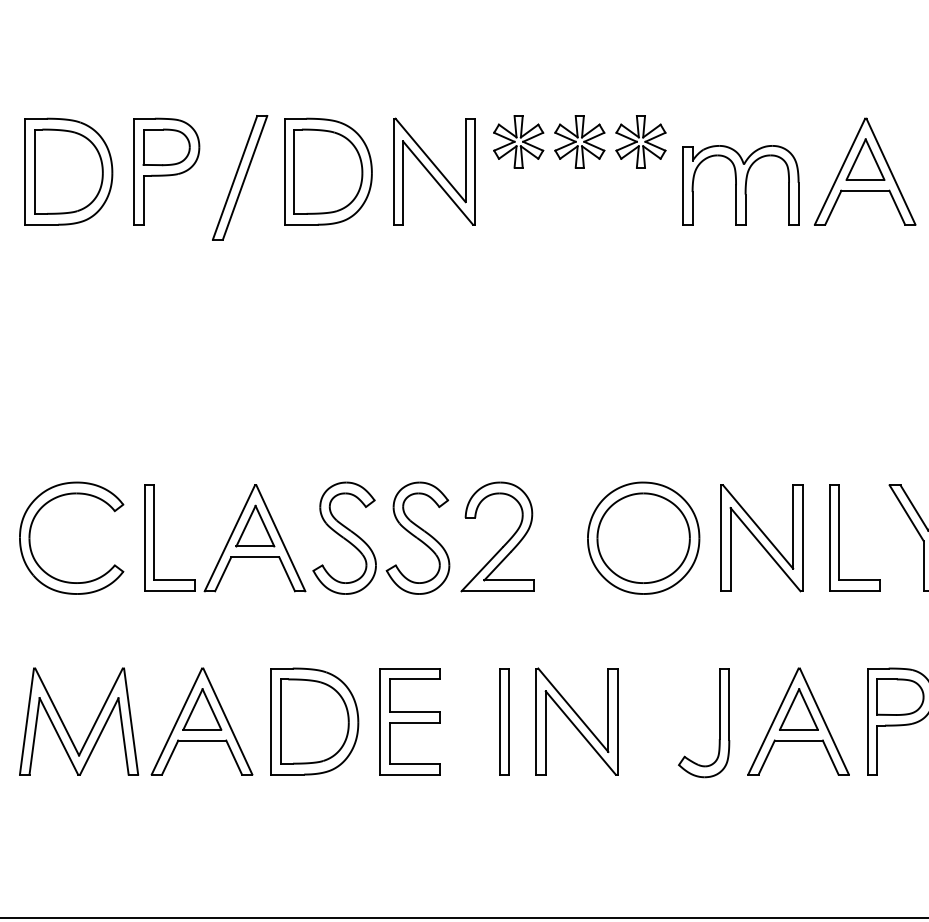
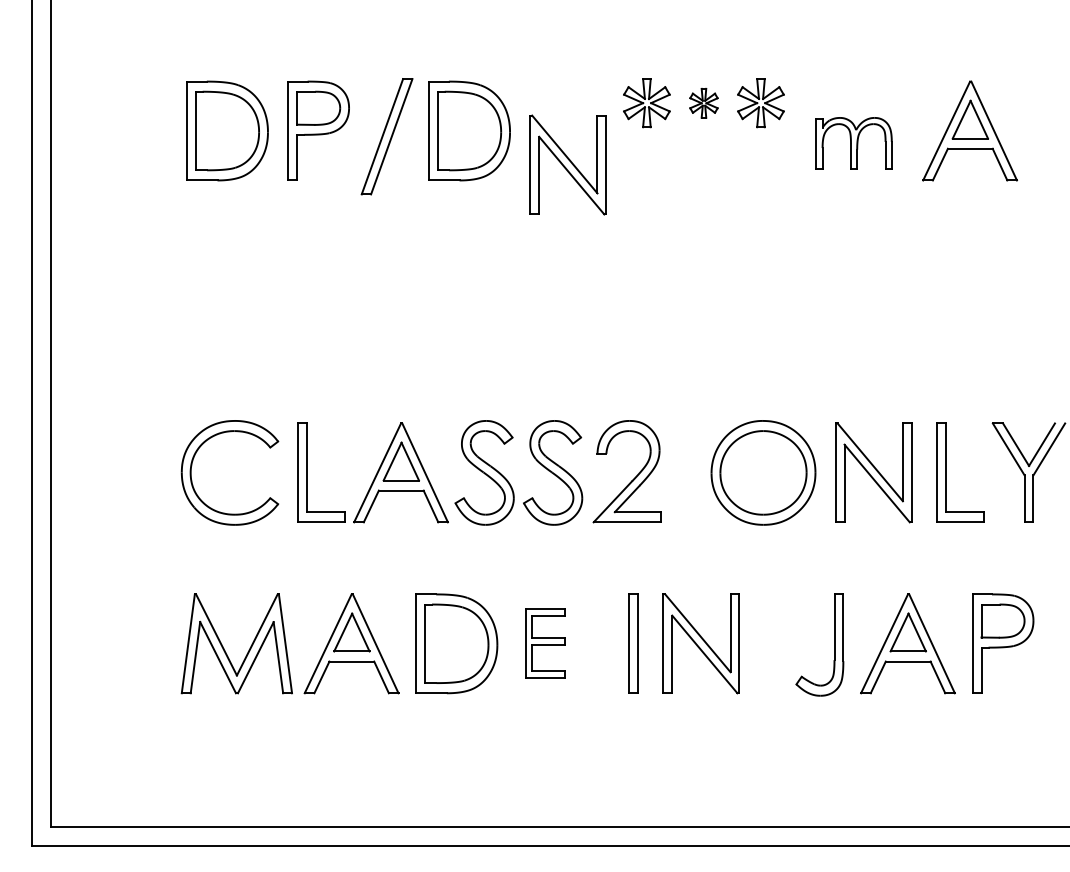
part: (579, 142) -> (703, 103), size x0.6
part: (433, 171) -> (567, 164), moved
part: (740, 185) -> (853, 143), size x0.7
part: (409, 721) -> (545, 643), size x0.7

